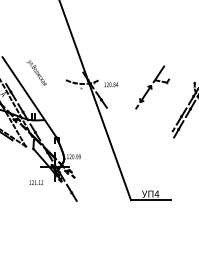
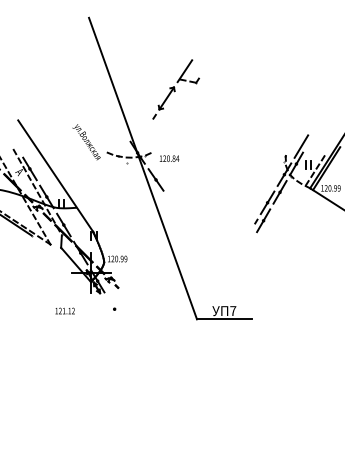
text: (36, 73) -> (86, 142), moved
part: (152, 87) -> (175, 89), moved
text: (35, 182) -> (64, 310), moved
line: (71, 193) -> (114, 309), removed
text: (156, 193) -> (232, 310), 4 -> 7

